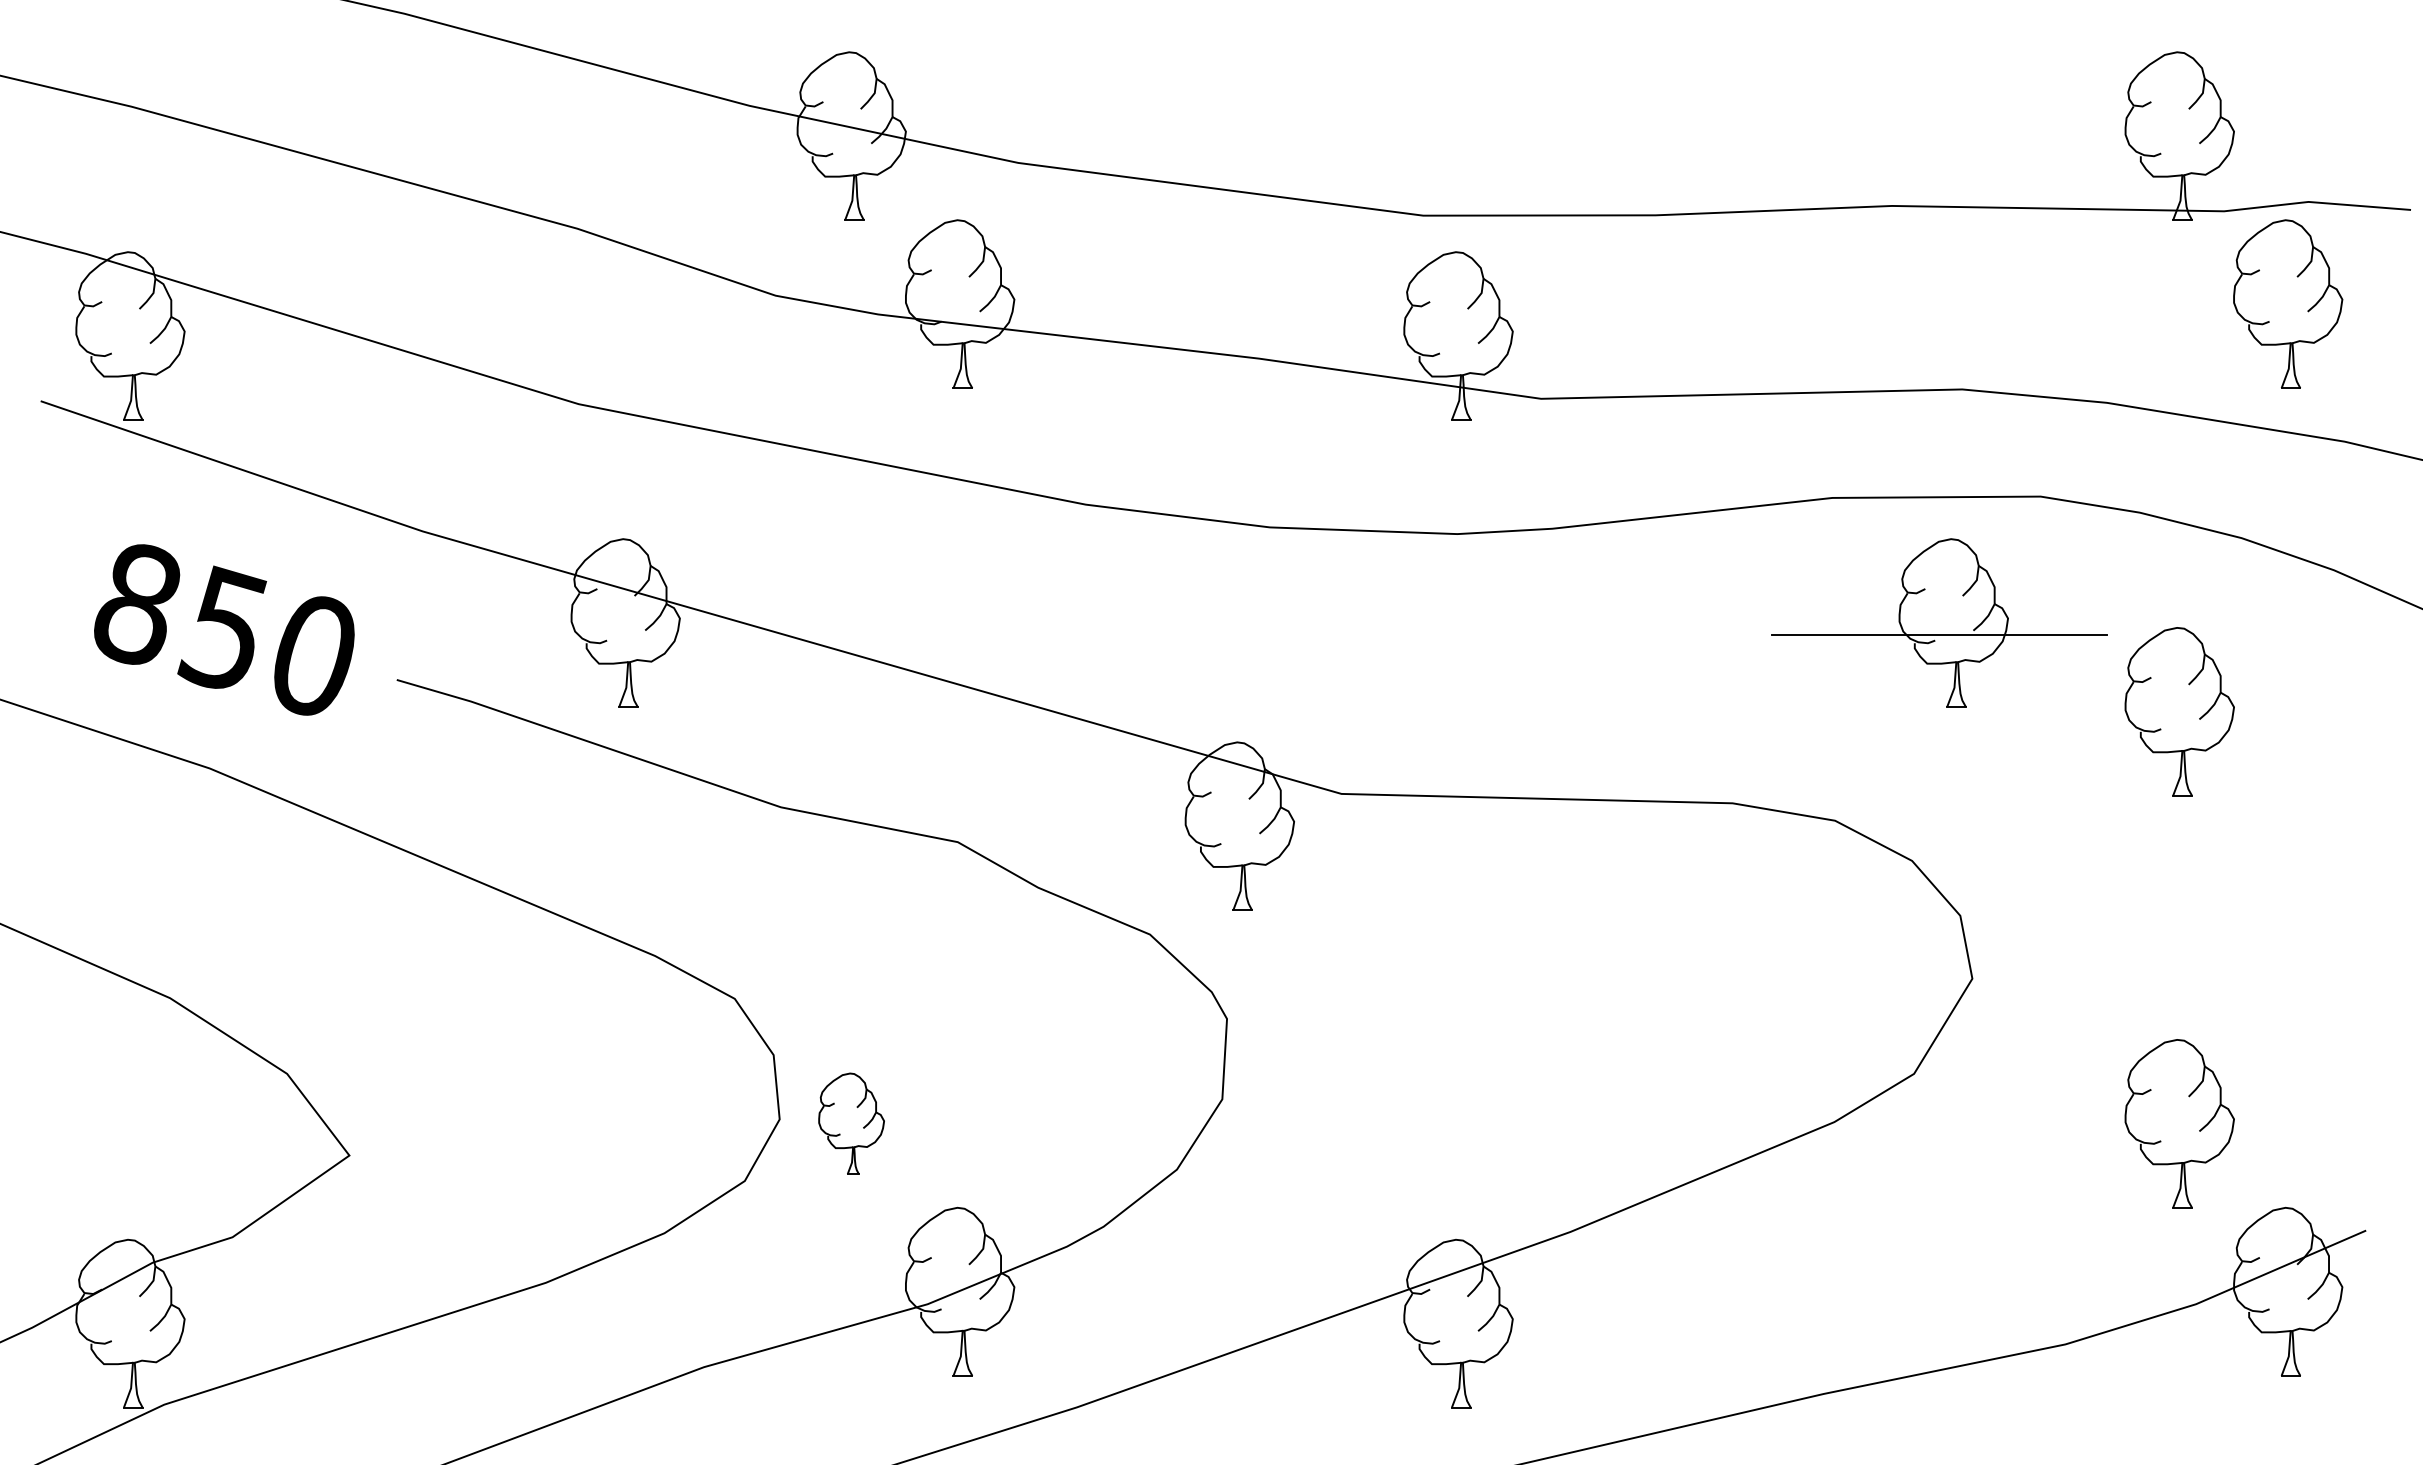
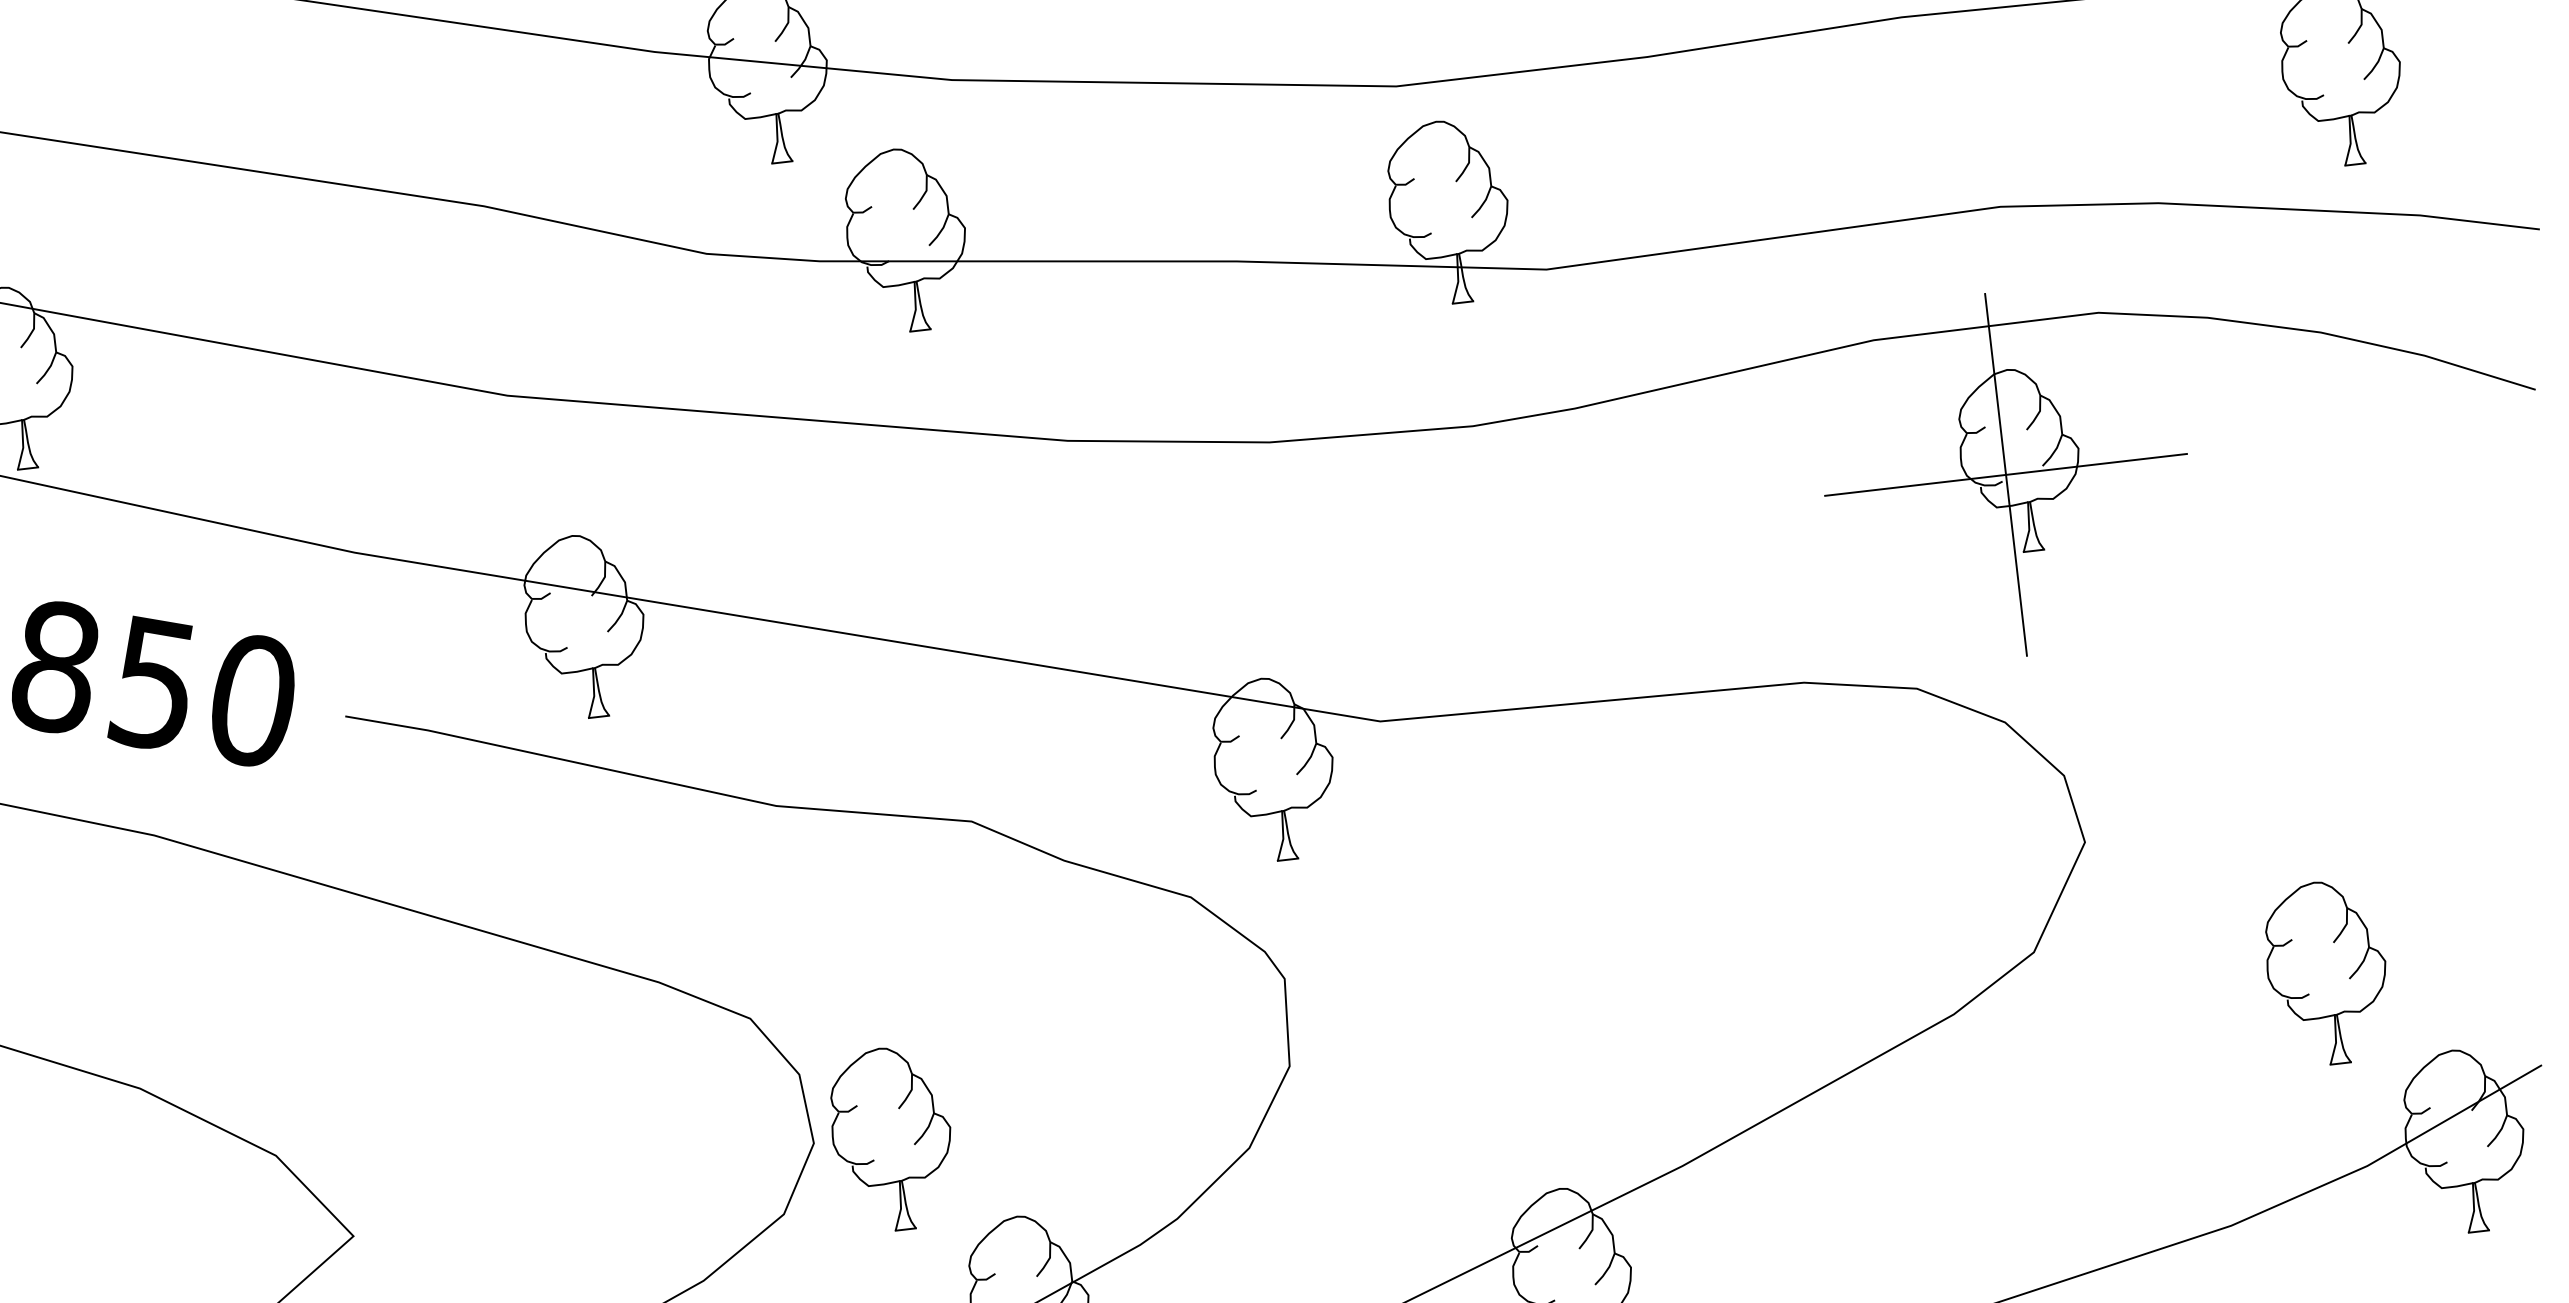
line: (1939, 634) -> (2006, 474), added
part: (2179, 711) -> (2275, 527), removed
part: (851, 1123) -> (892, 1138), size x1.67

